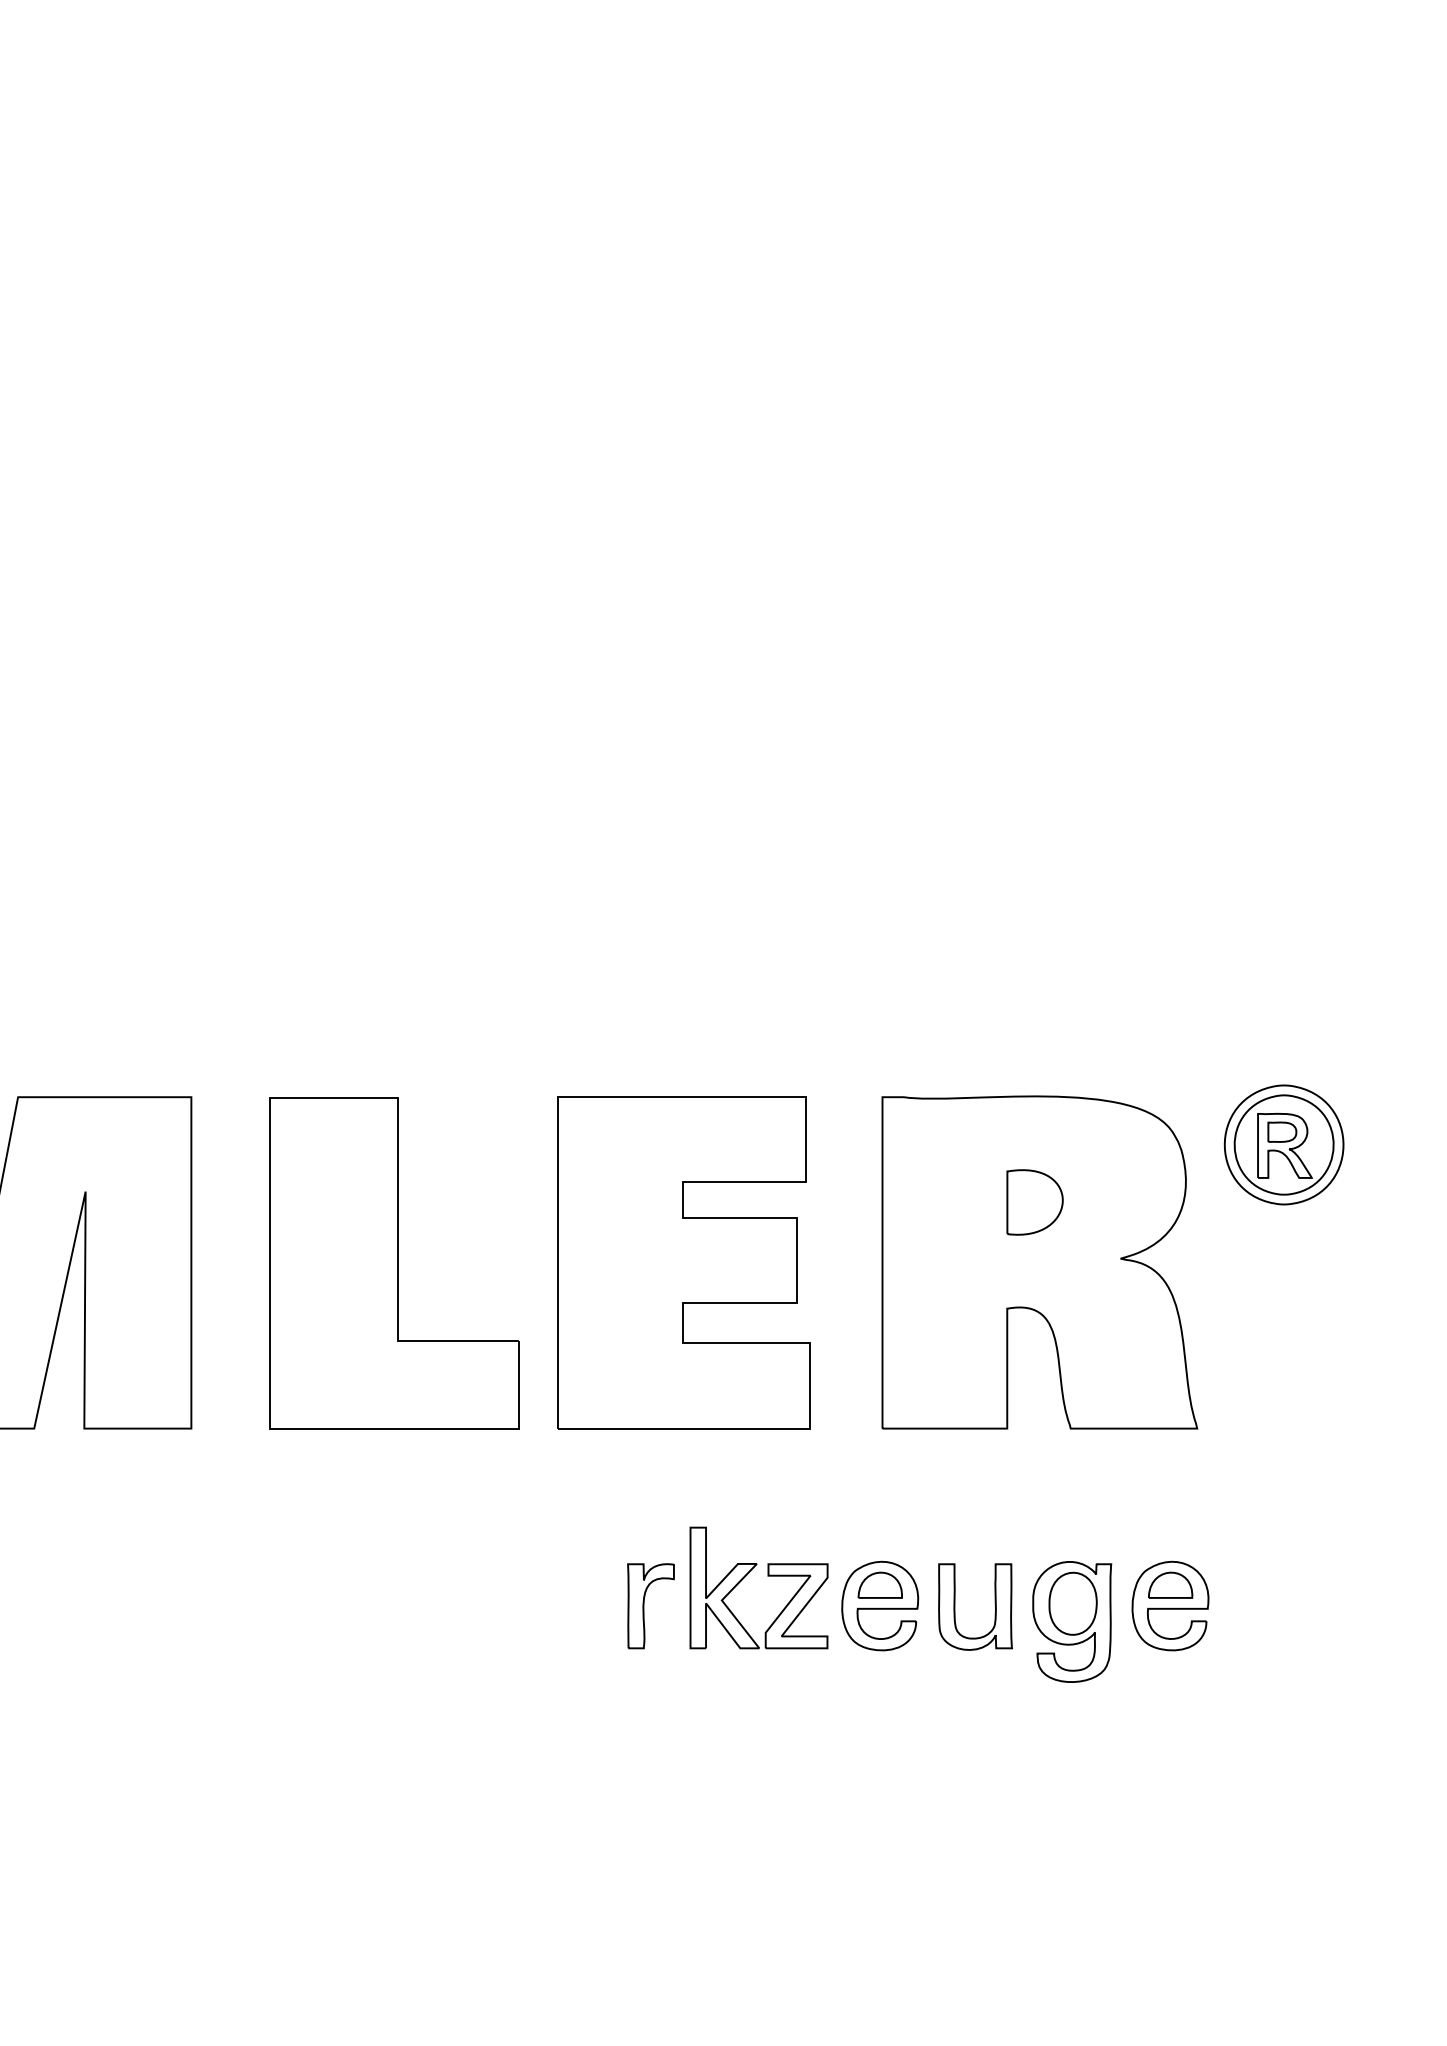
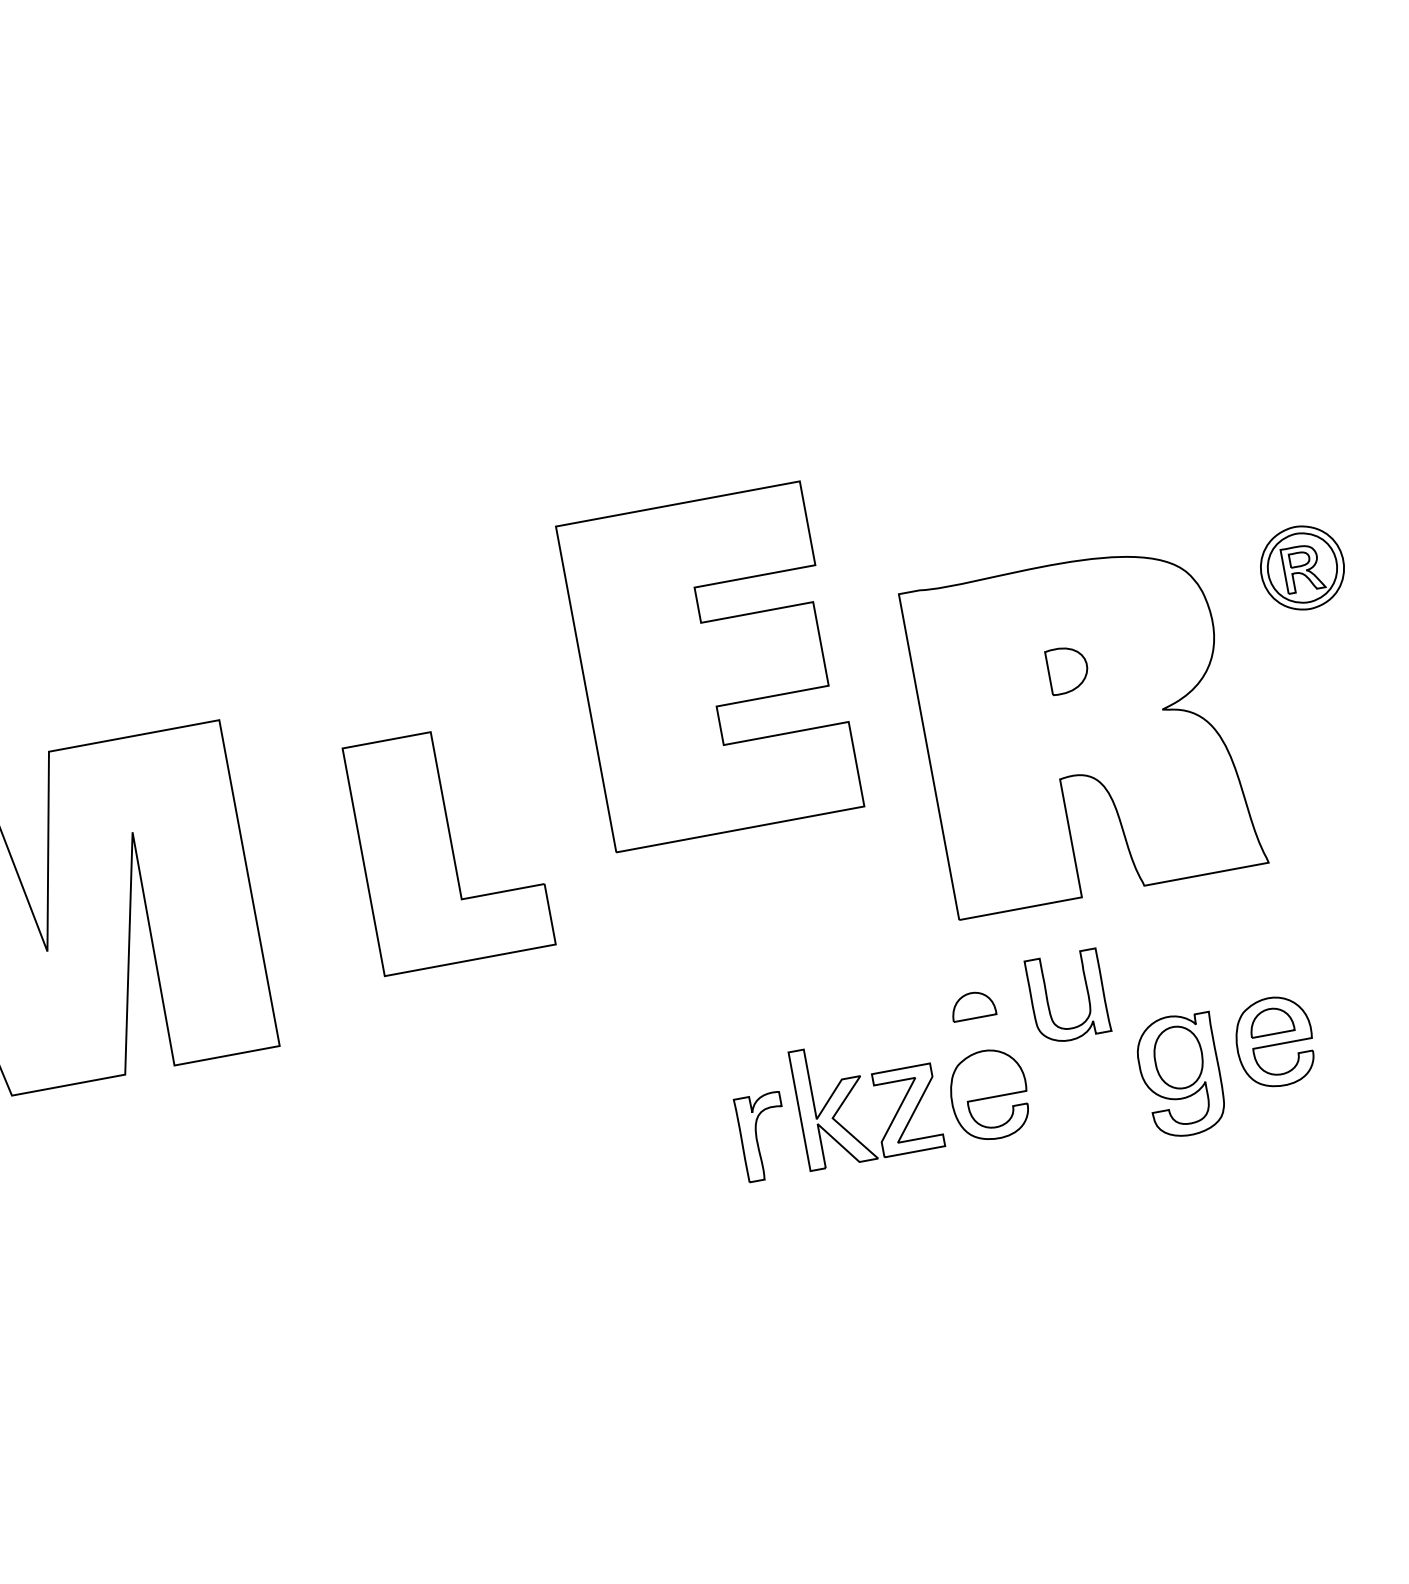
part: (1283, 1144) -> (1301, 567), size x0.7
part: (1034, 1202) -> (1067, 670), size x0.7
part: (683, 1262) -> (709, 666), moved
part: (394, 1263) -> (449, 846), size x0.7
part: (879, 1584) -> (971, 1005), moved
part: (994, 1604) -> (1086, 990), moved

